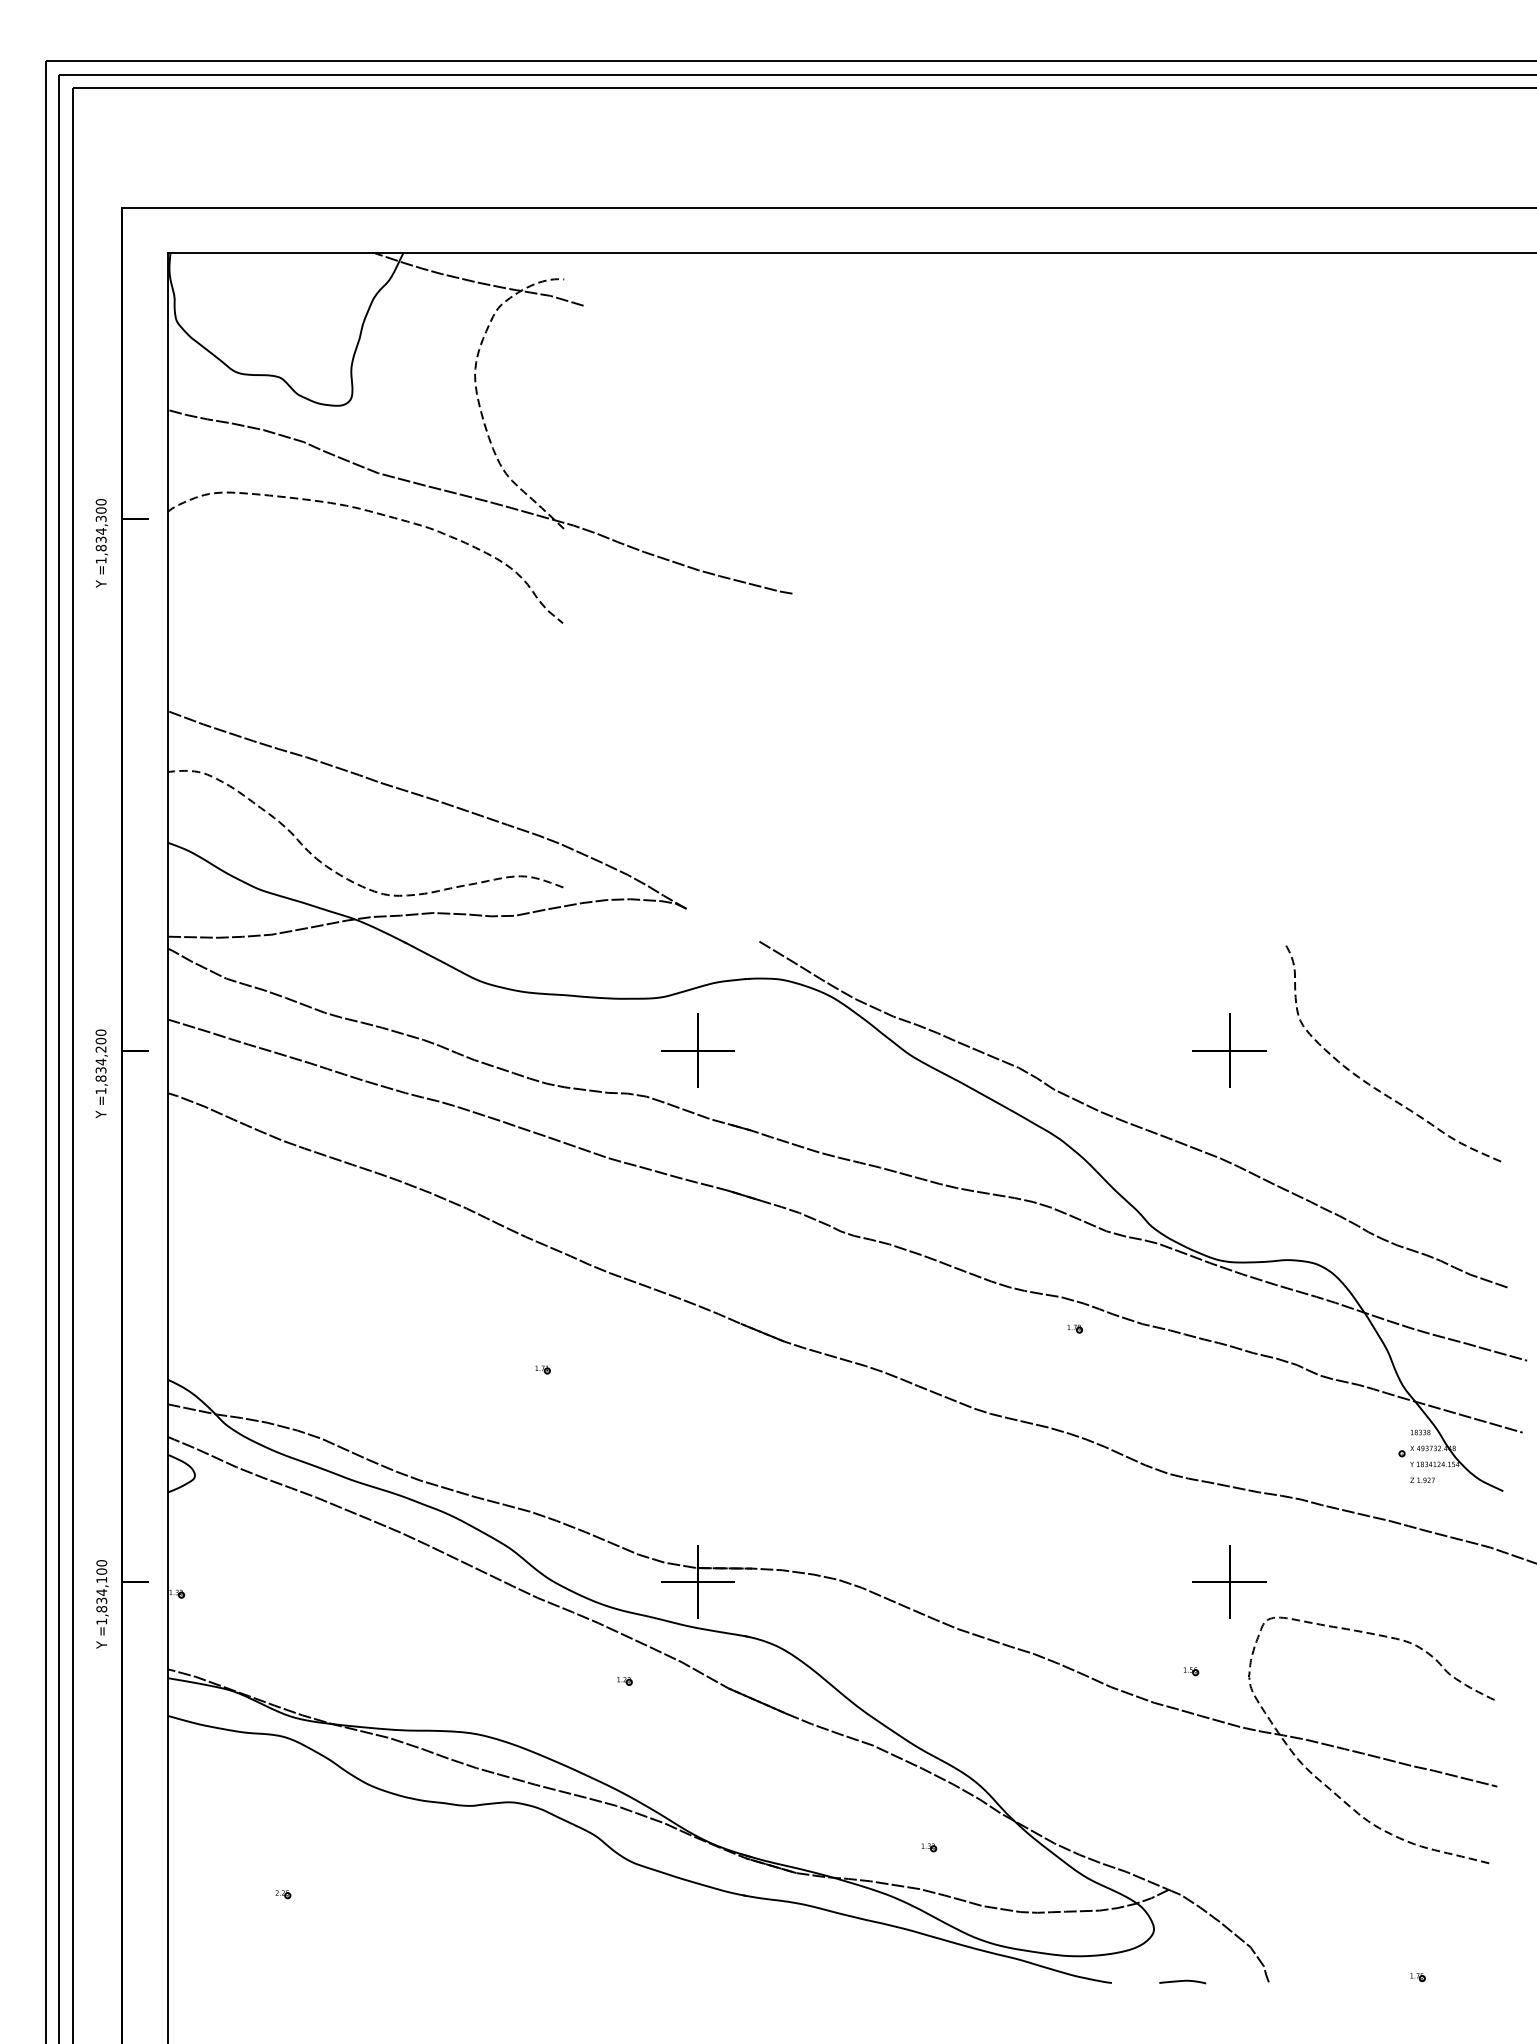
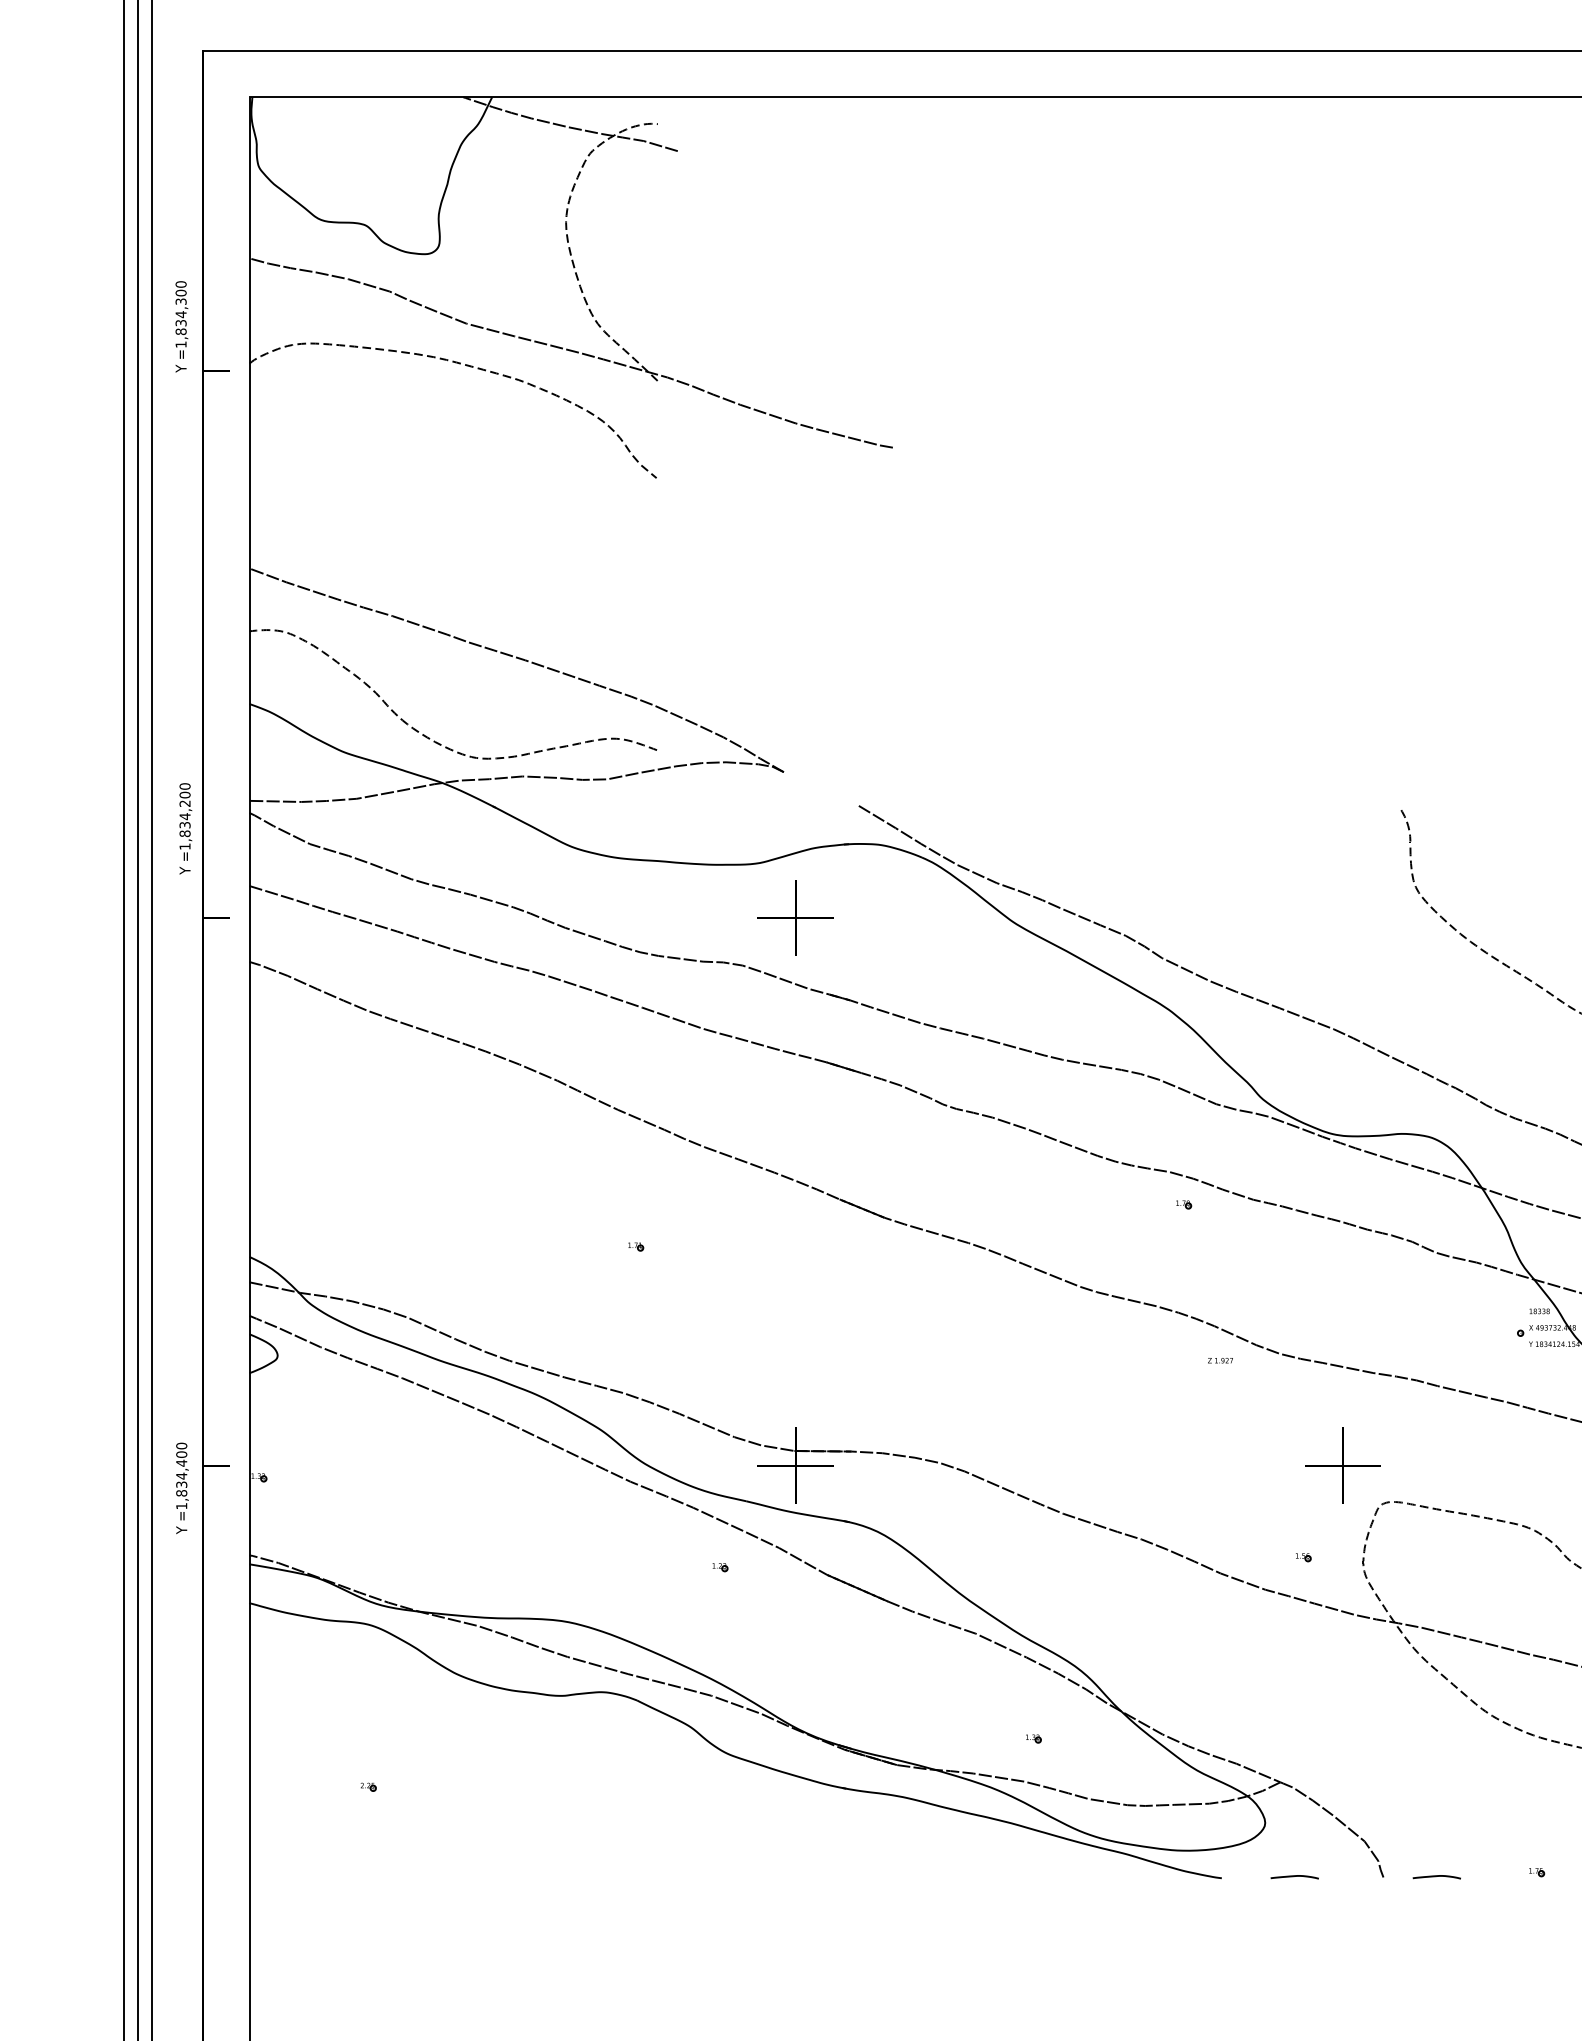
text: (101, 543) -> (181, 326), moved
part: (1229, 1050) -> (1342, 918), removed
text: (101, 1073) -> (185, 828), moved
text: (1422, 1479) -> (1220, 1359), moved
text: (101, 1579) -> (181, 1462), =1,834,100 -> =1,834,400
curve: (1320, 1981) -> (1436, 1876), added

